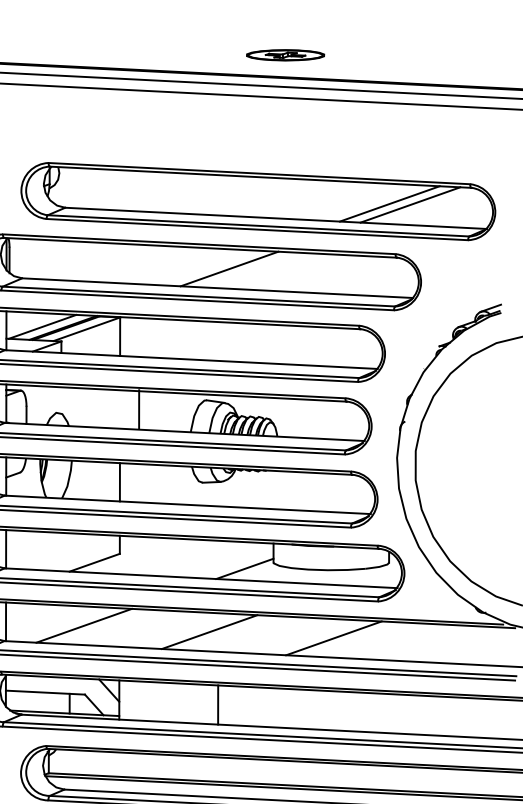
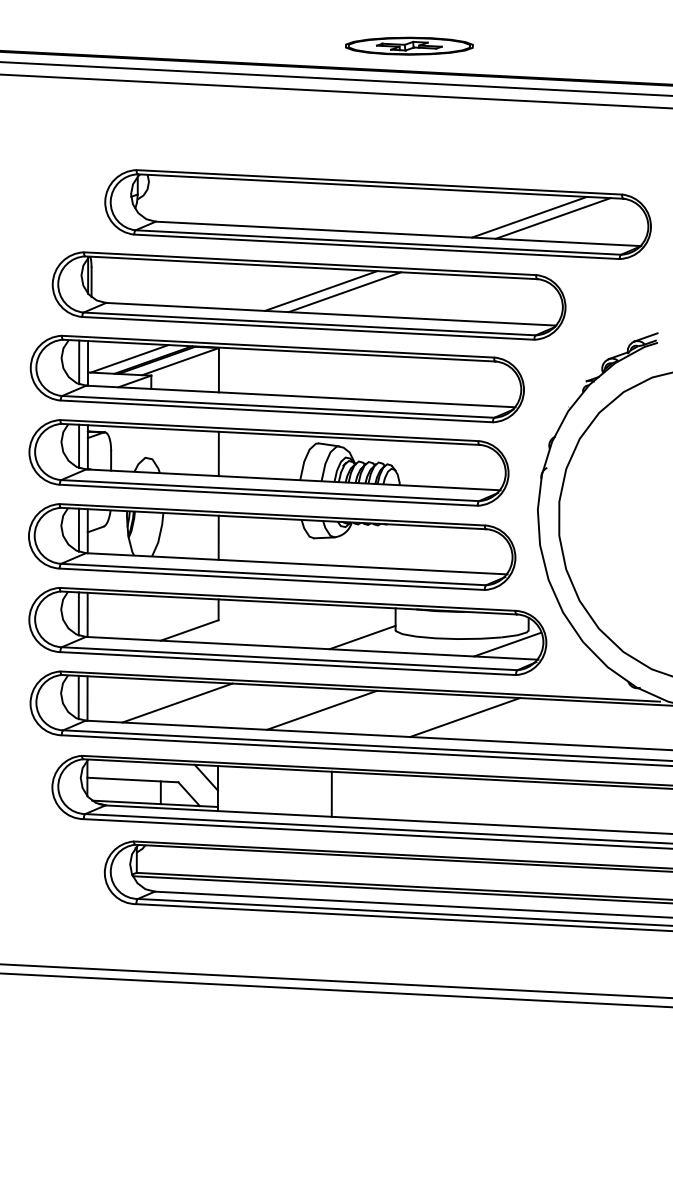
part: (285, 54) -> (409, 45), size x1.43
line: (208, 267) -> (320, 290), added
line: (138, 409) -> (218, 453), moved
line: (370, 574) -> (507, 644), added

